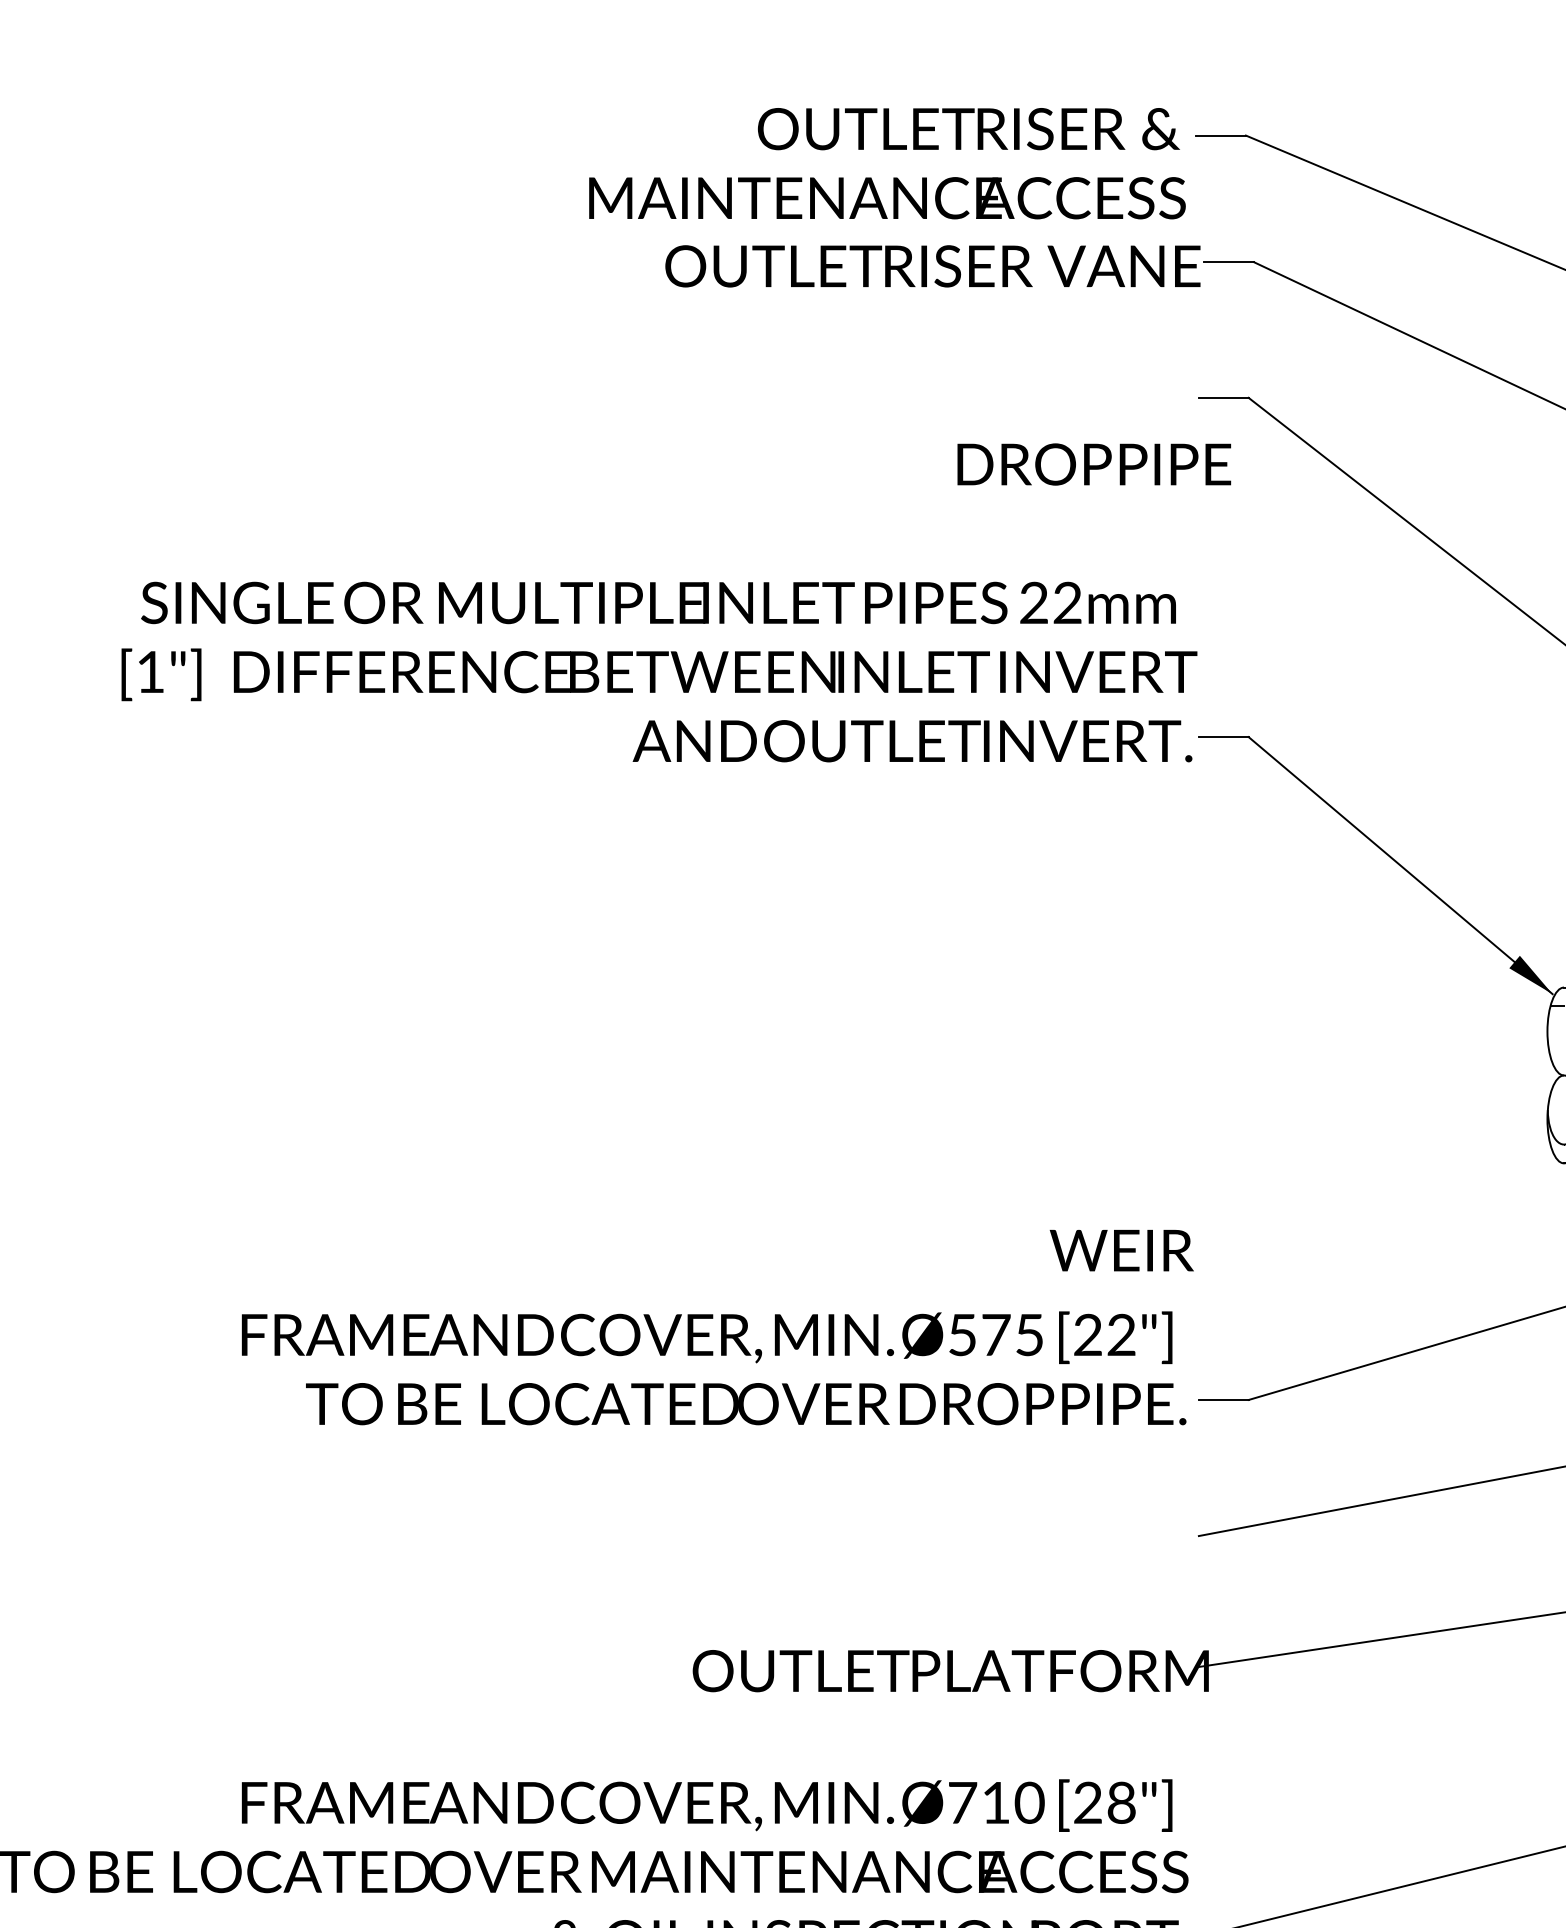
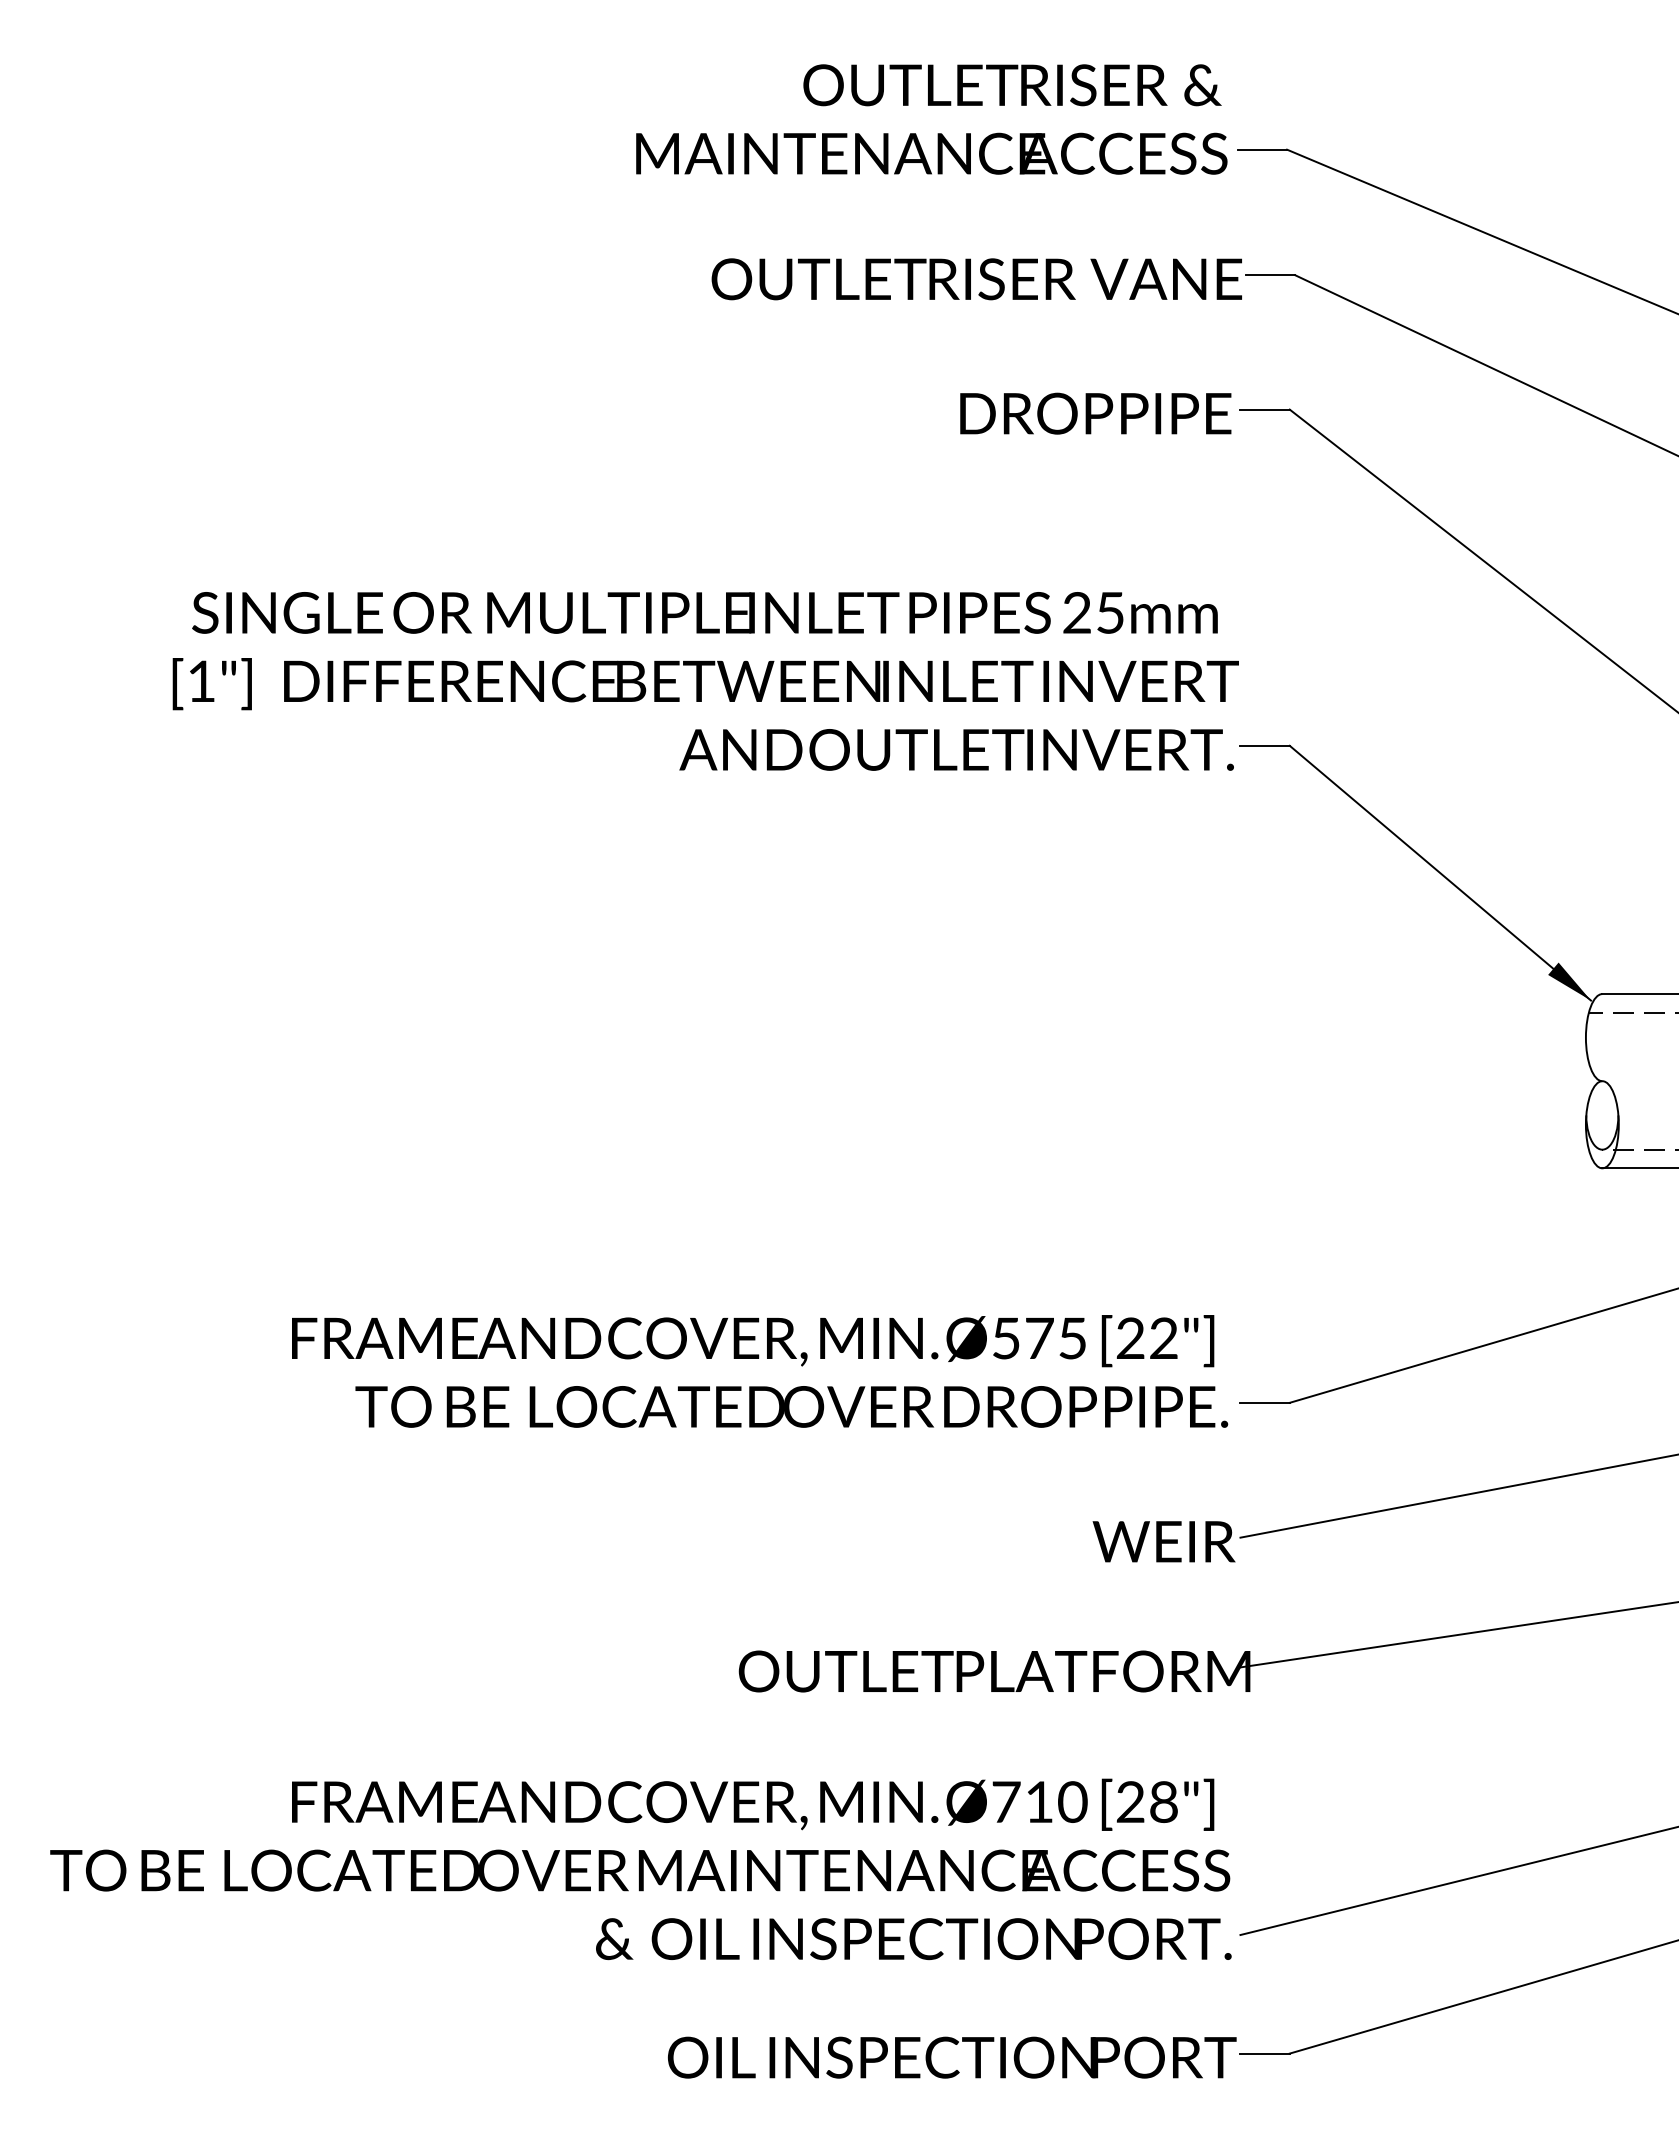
text: (887, 163) -> (931, 119), moved
text: (1093, 464) -> (1095, 413), moved
text: (1066, 602) -> (1109, 612), 22mm -> 25mm
text: (1121, 1250) -> (1163, 1541), moved

